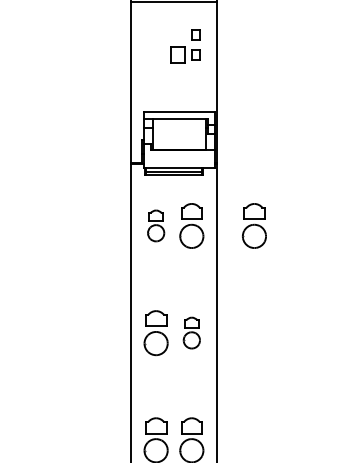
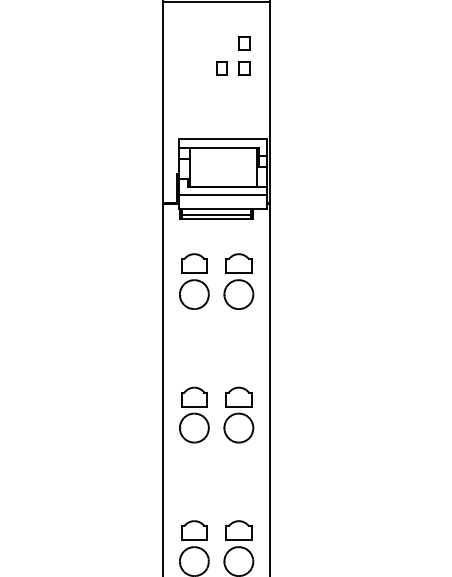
part: (177, 54) -> (221, 68), size x0.62
line: (179, 156) -> (223, 195), added
part: (156, 225) -> (194, 281), size x1.43
part: (254, 225) -> (316, 281), removed
part: (191, 332) -> (238, 414), size x1.43

